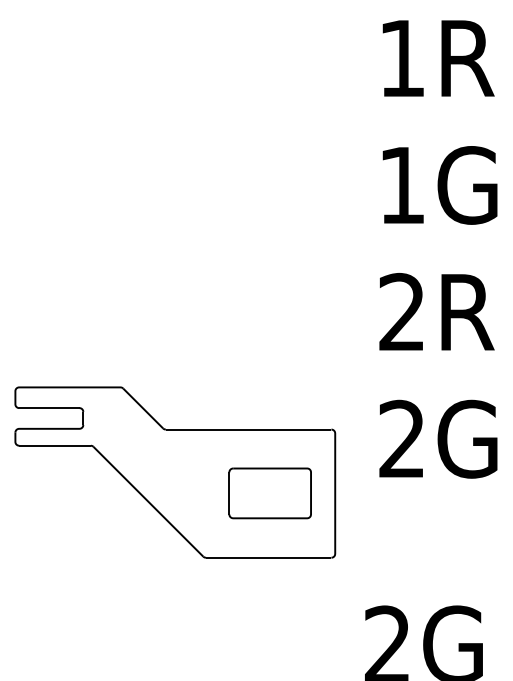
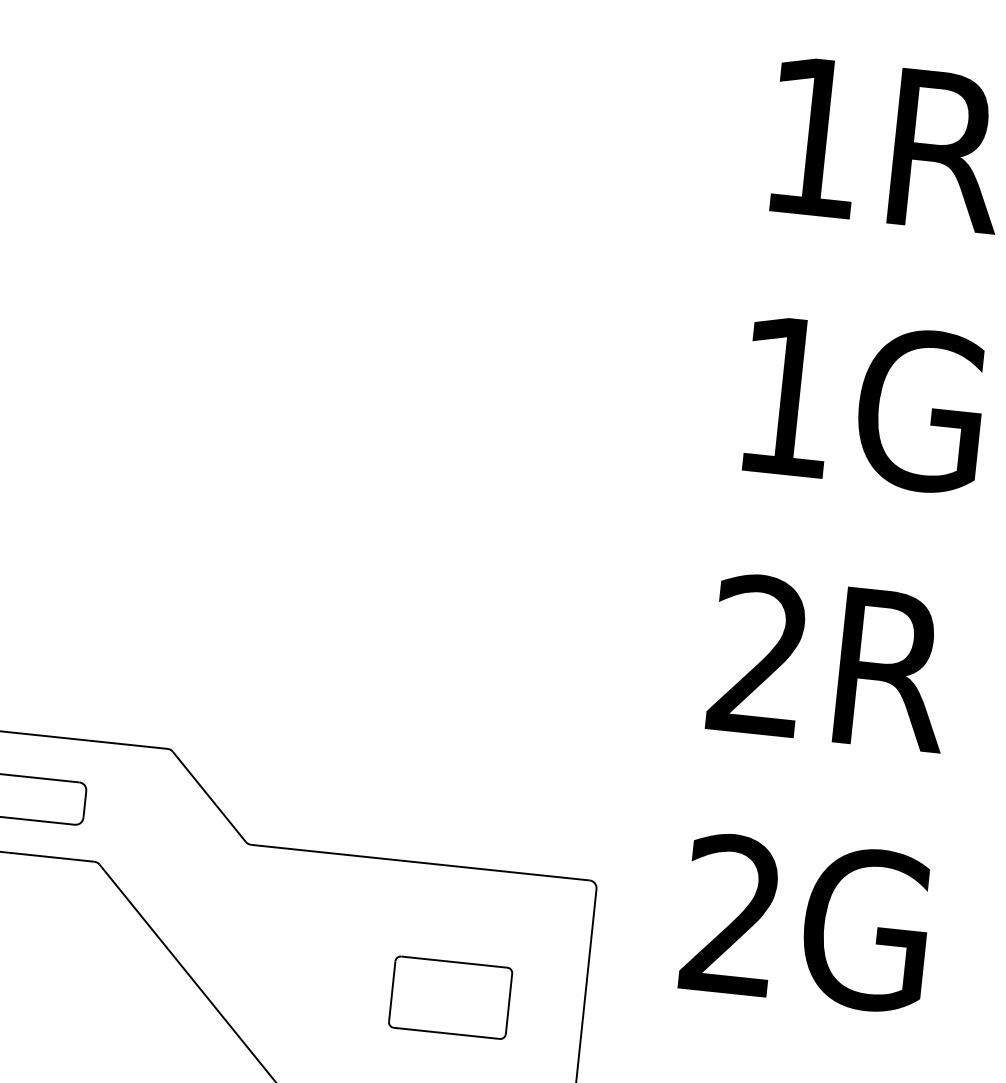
part: (269, 493) -> (449, 997), size x0.7

